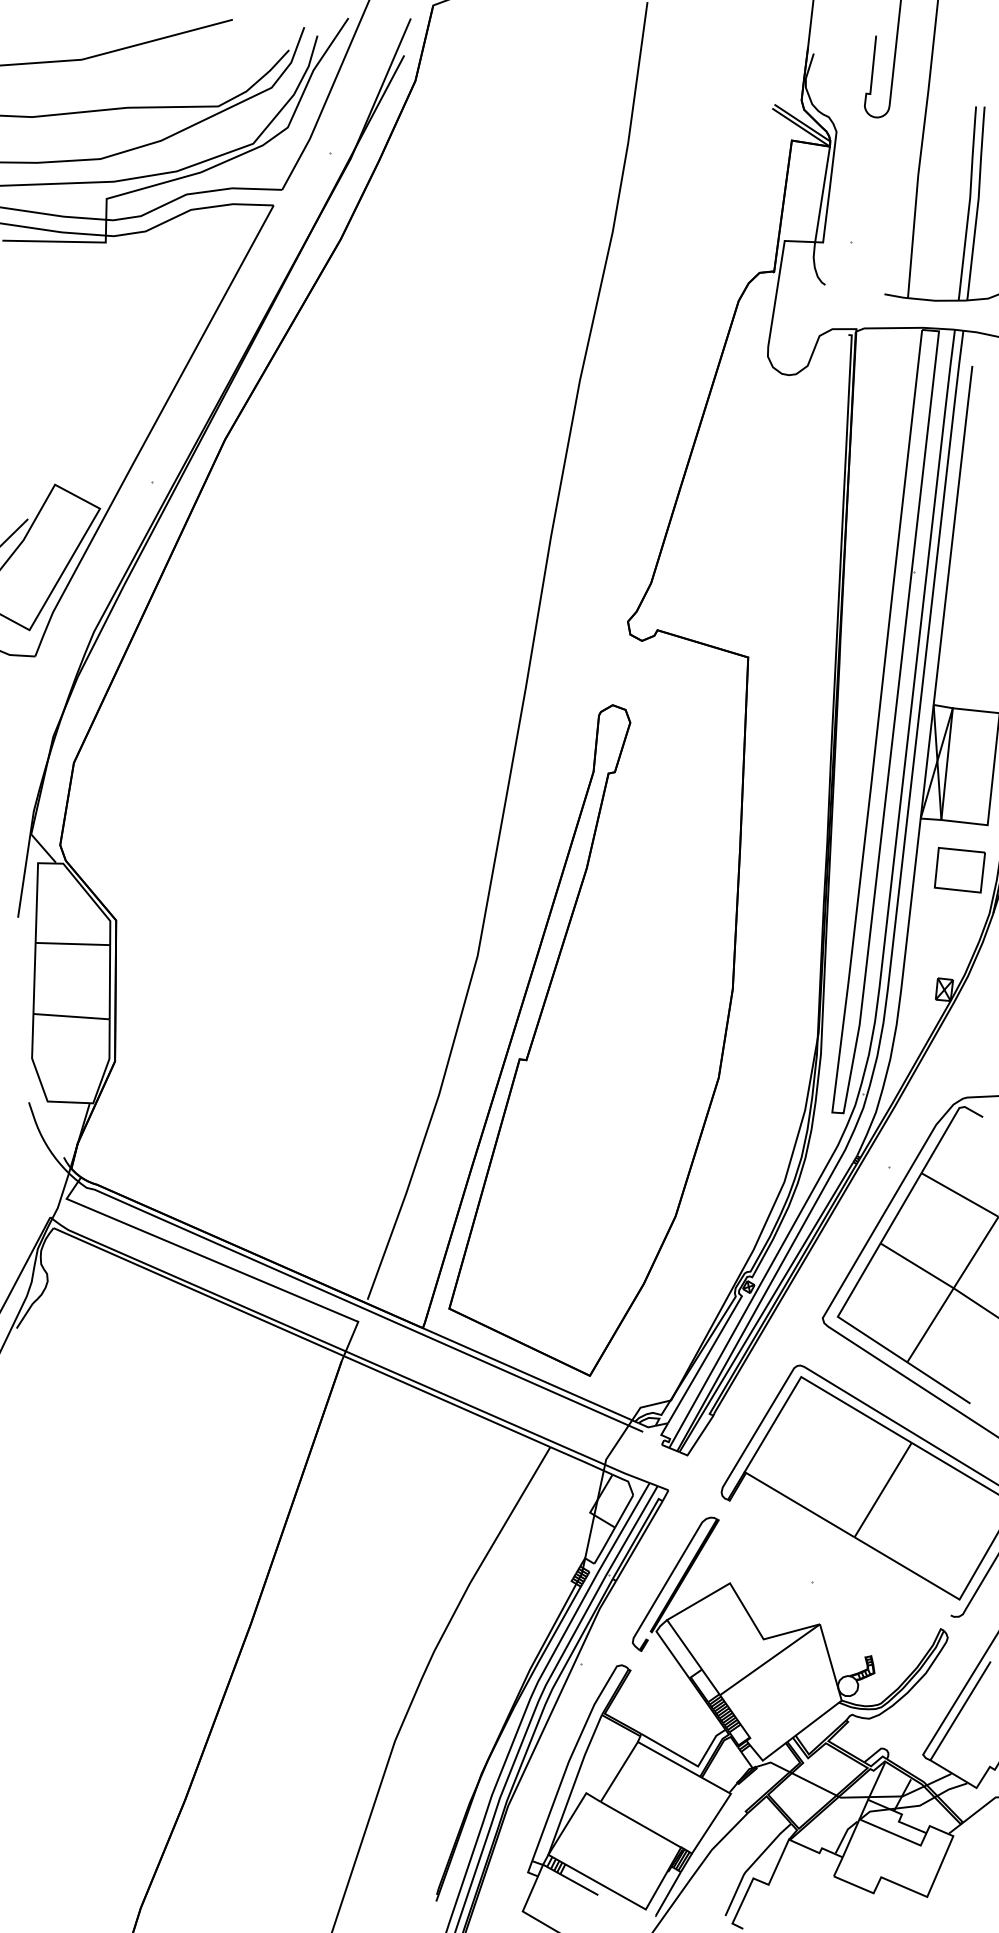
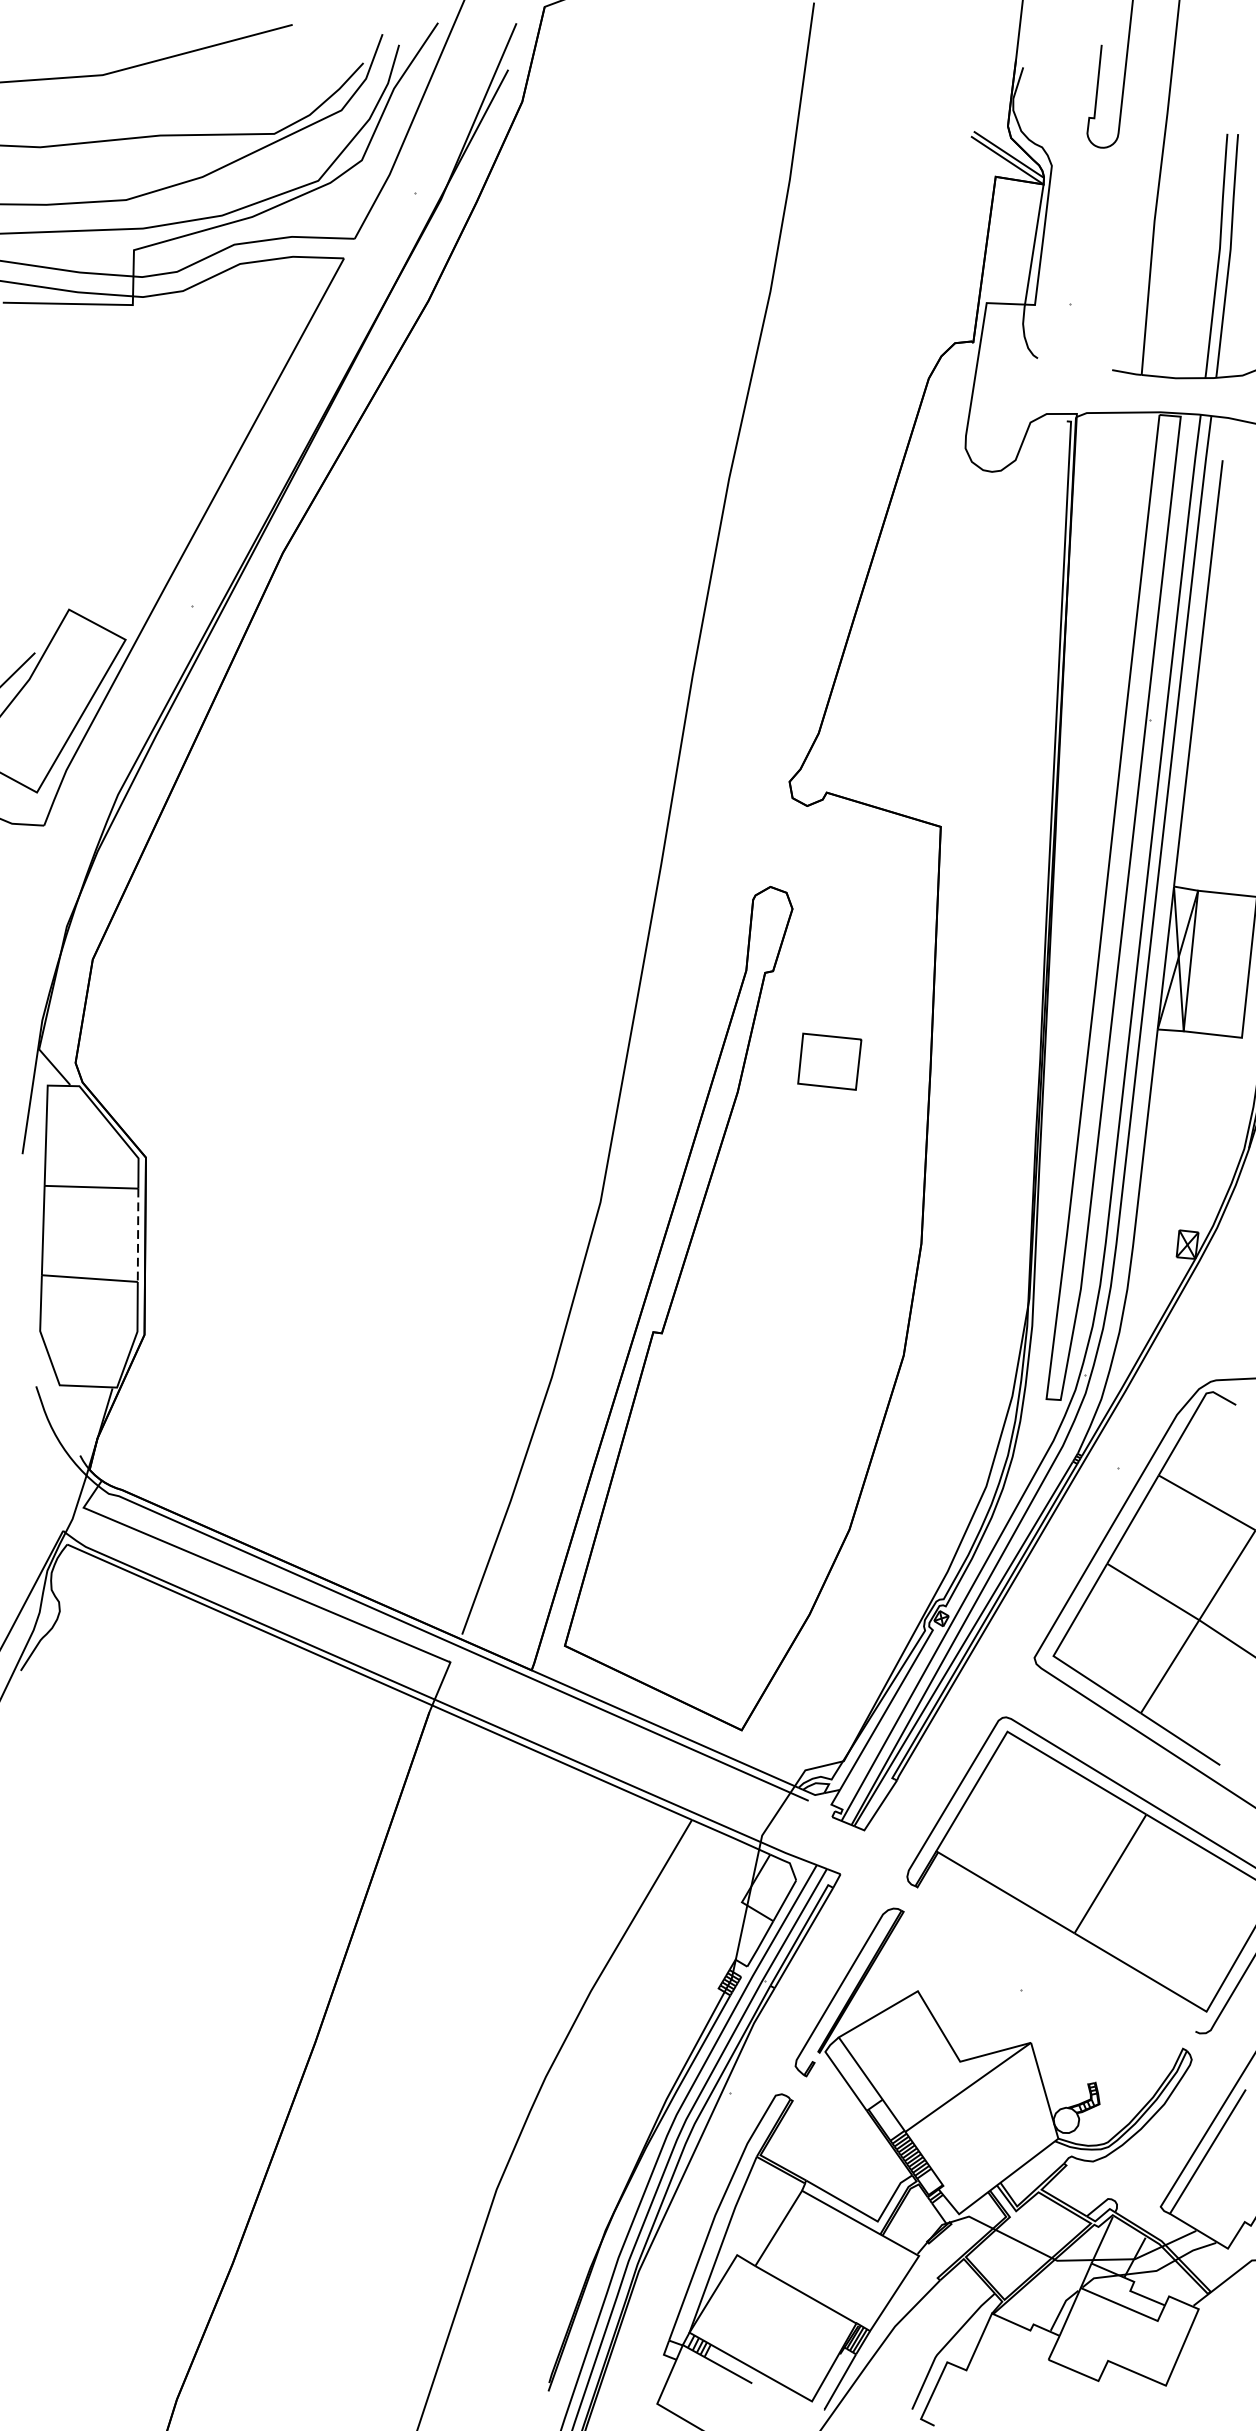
part: (959, 870) -> (829, 1062), moved
line: (109, 982) -> (137, 1235), solid -> dashed

